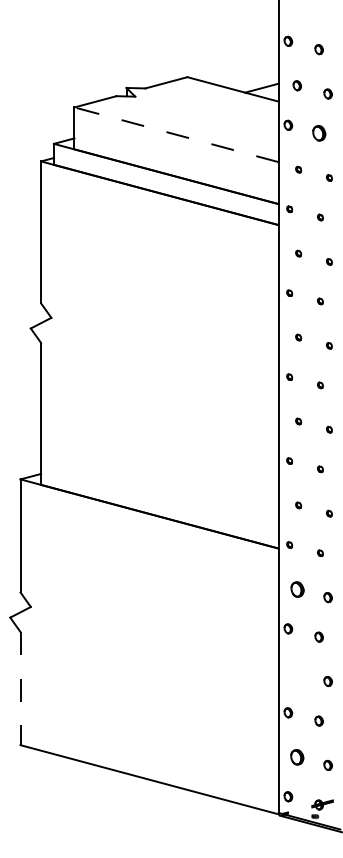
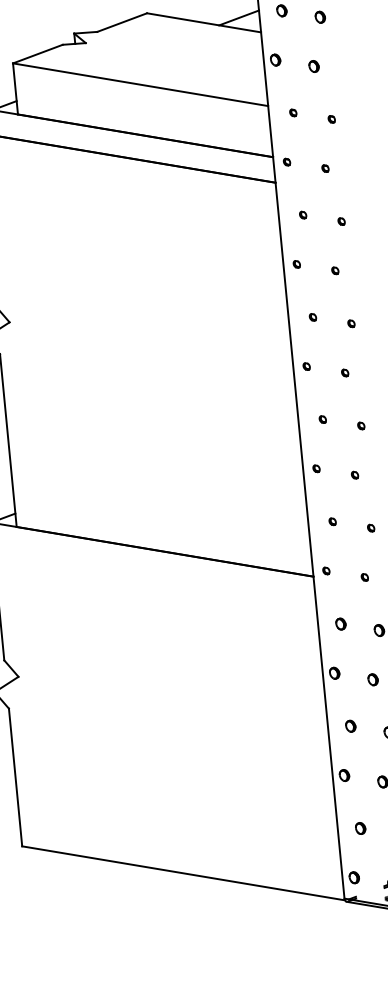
part: (318, 133) -> (313, 66), size x0.62
line: (176, 134) -> (140, 84), dashed -> solid
part: (296, 588) -> (339, 623), size x0.62
part: (296, 672) -> (349, 725), added
line: (20, 688) -> (15, 777), dashed -> solid
part: (297, 756) -> (360, 827), size x0.62

